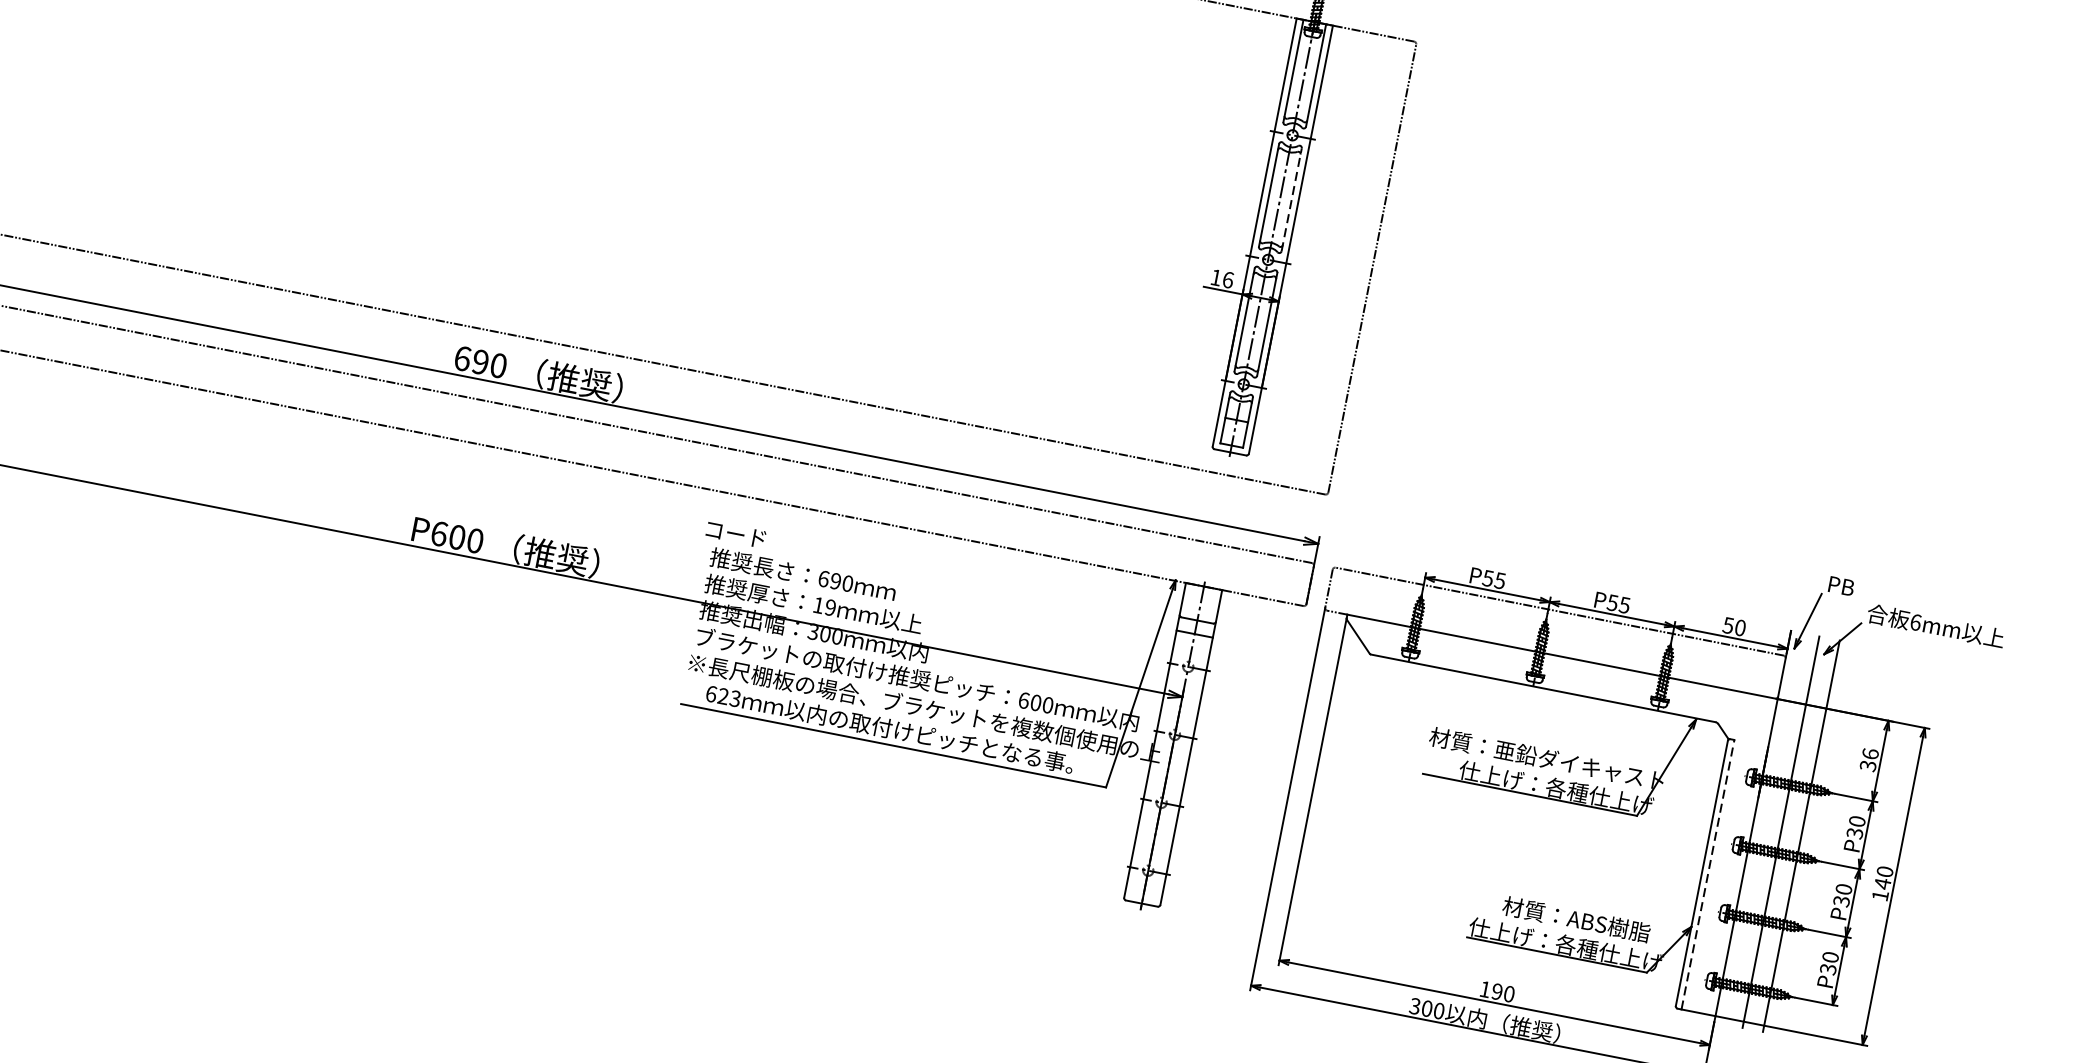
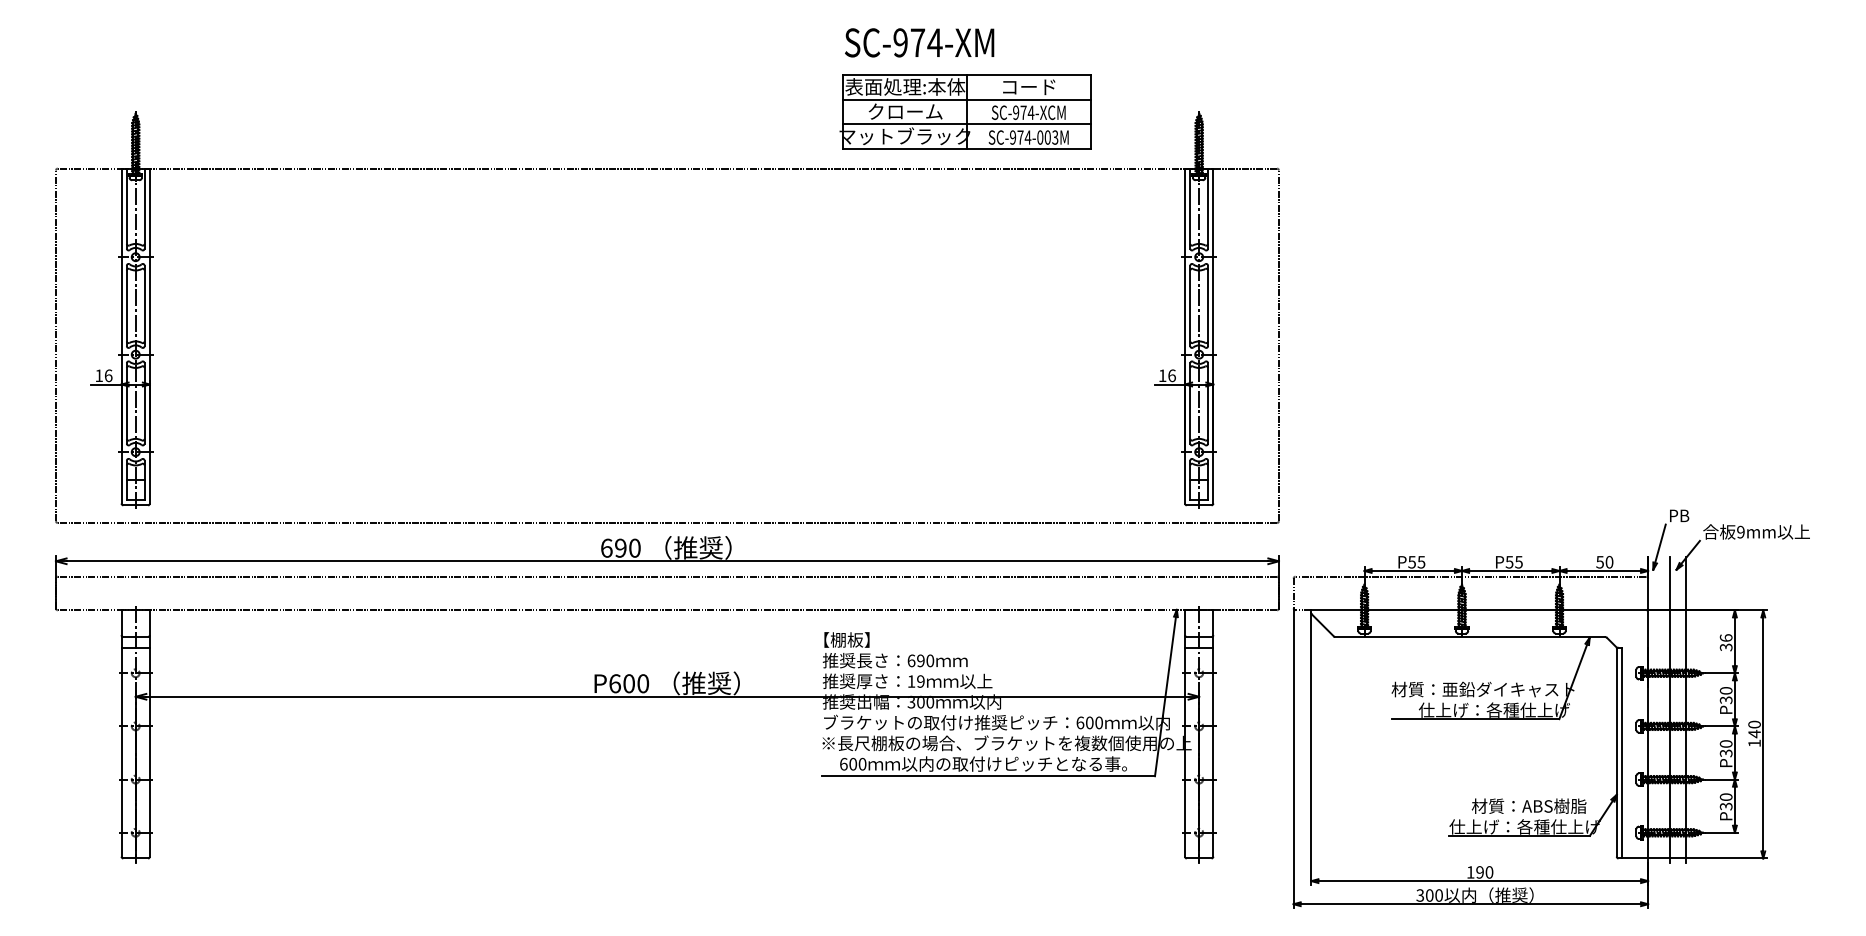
line: (1292, 199) -> (1208, 305), dashed -> solid
text: (741, 534) -> (842, 639), コード -> 【棚板】
text: (1915, 621) -> (1740, 531), 6mm -> 9mm
text: (728, 697) -> (857, 764), 623 -> 600
line: (1708, 874) -> (1621, 752), dashed -> solid

